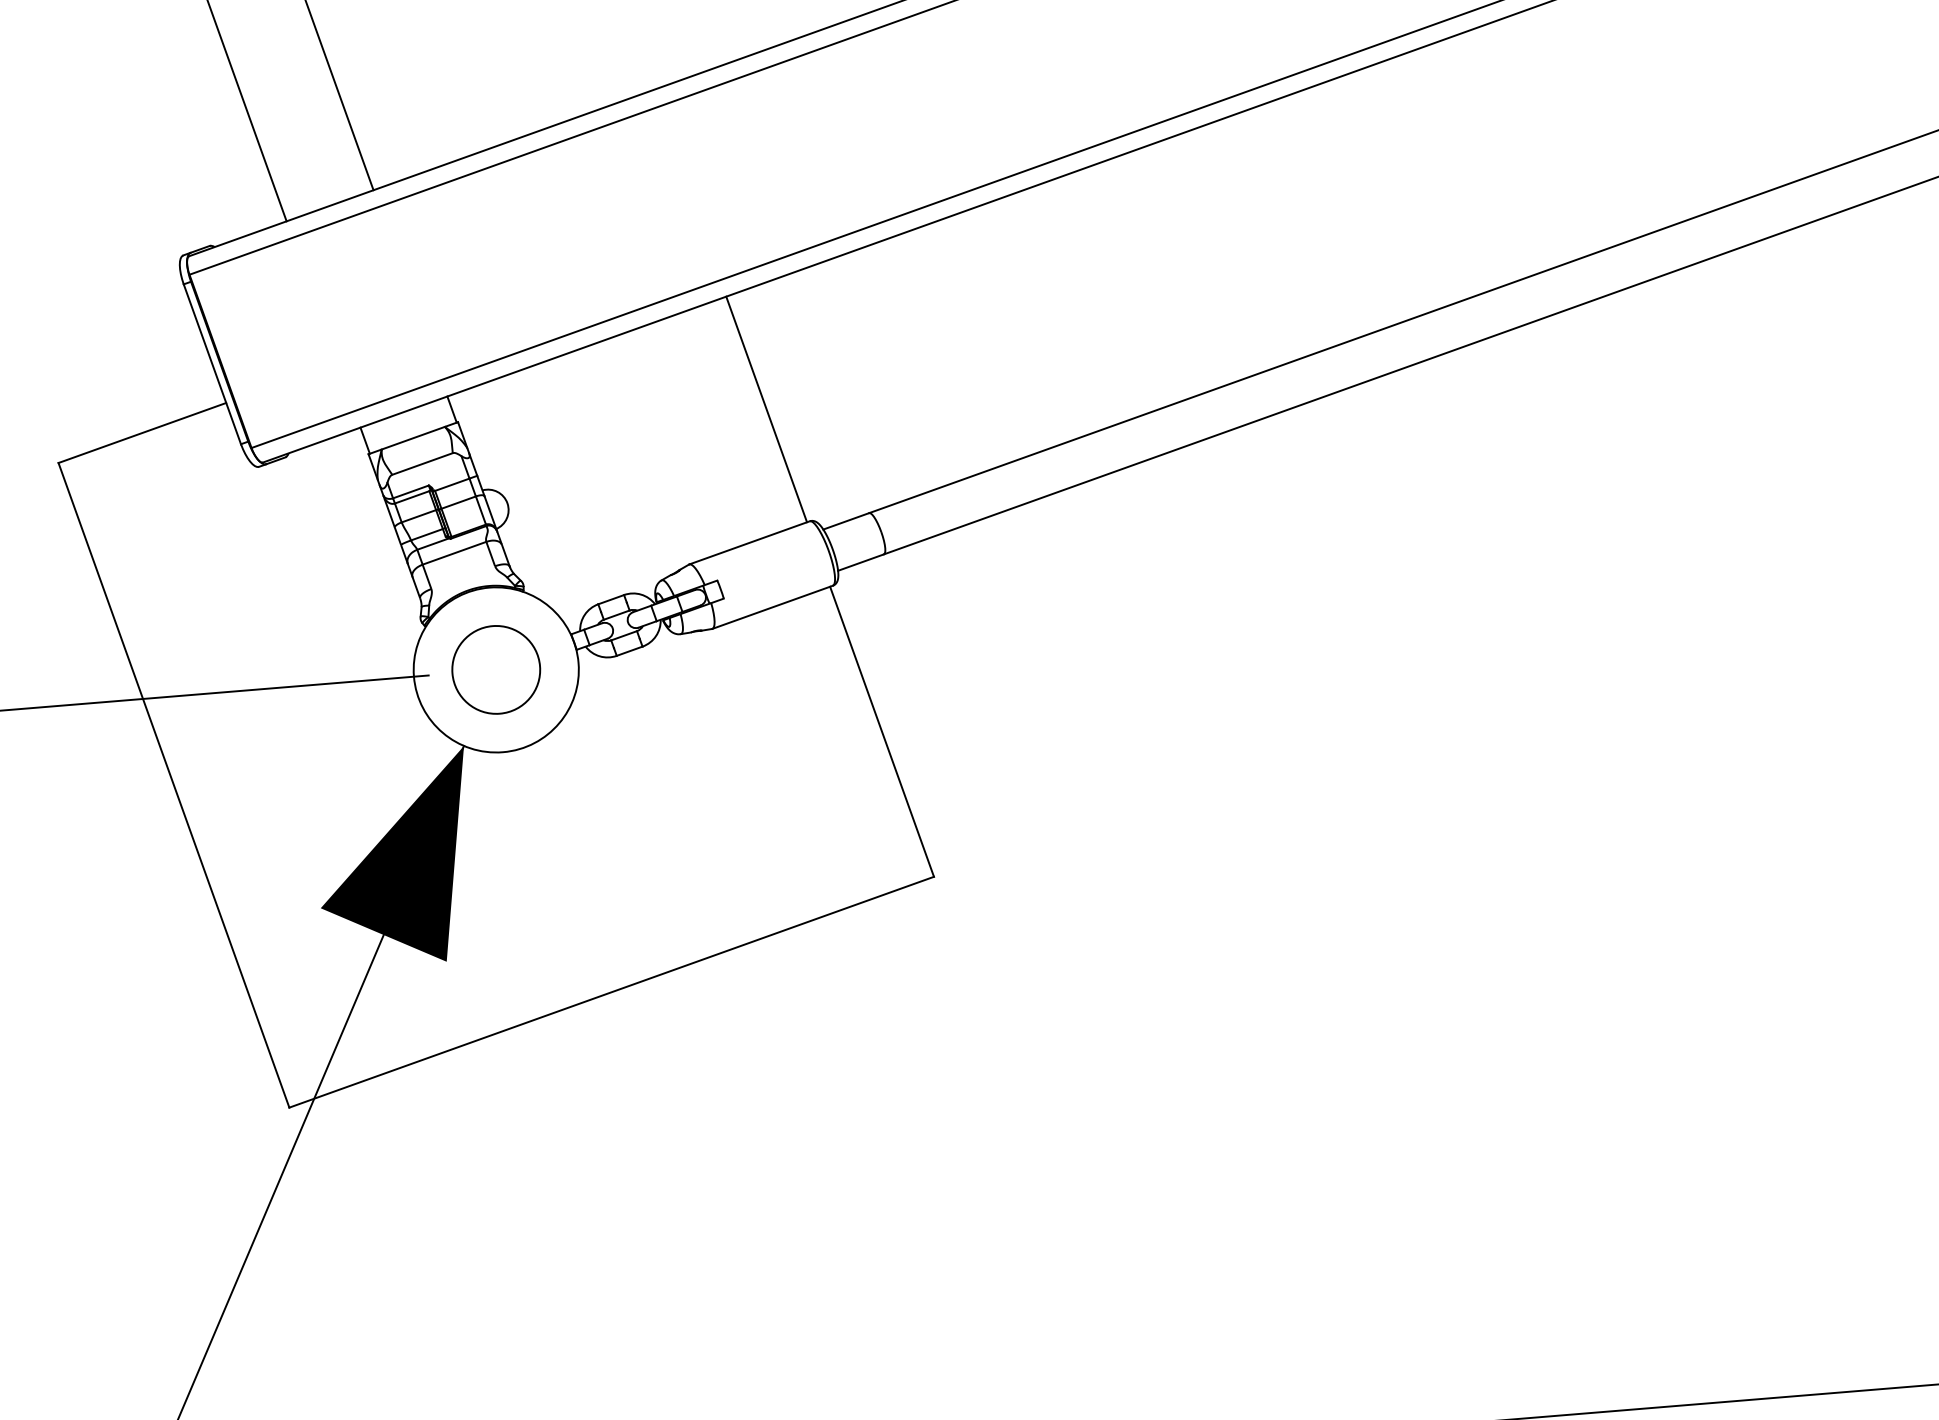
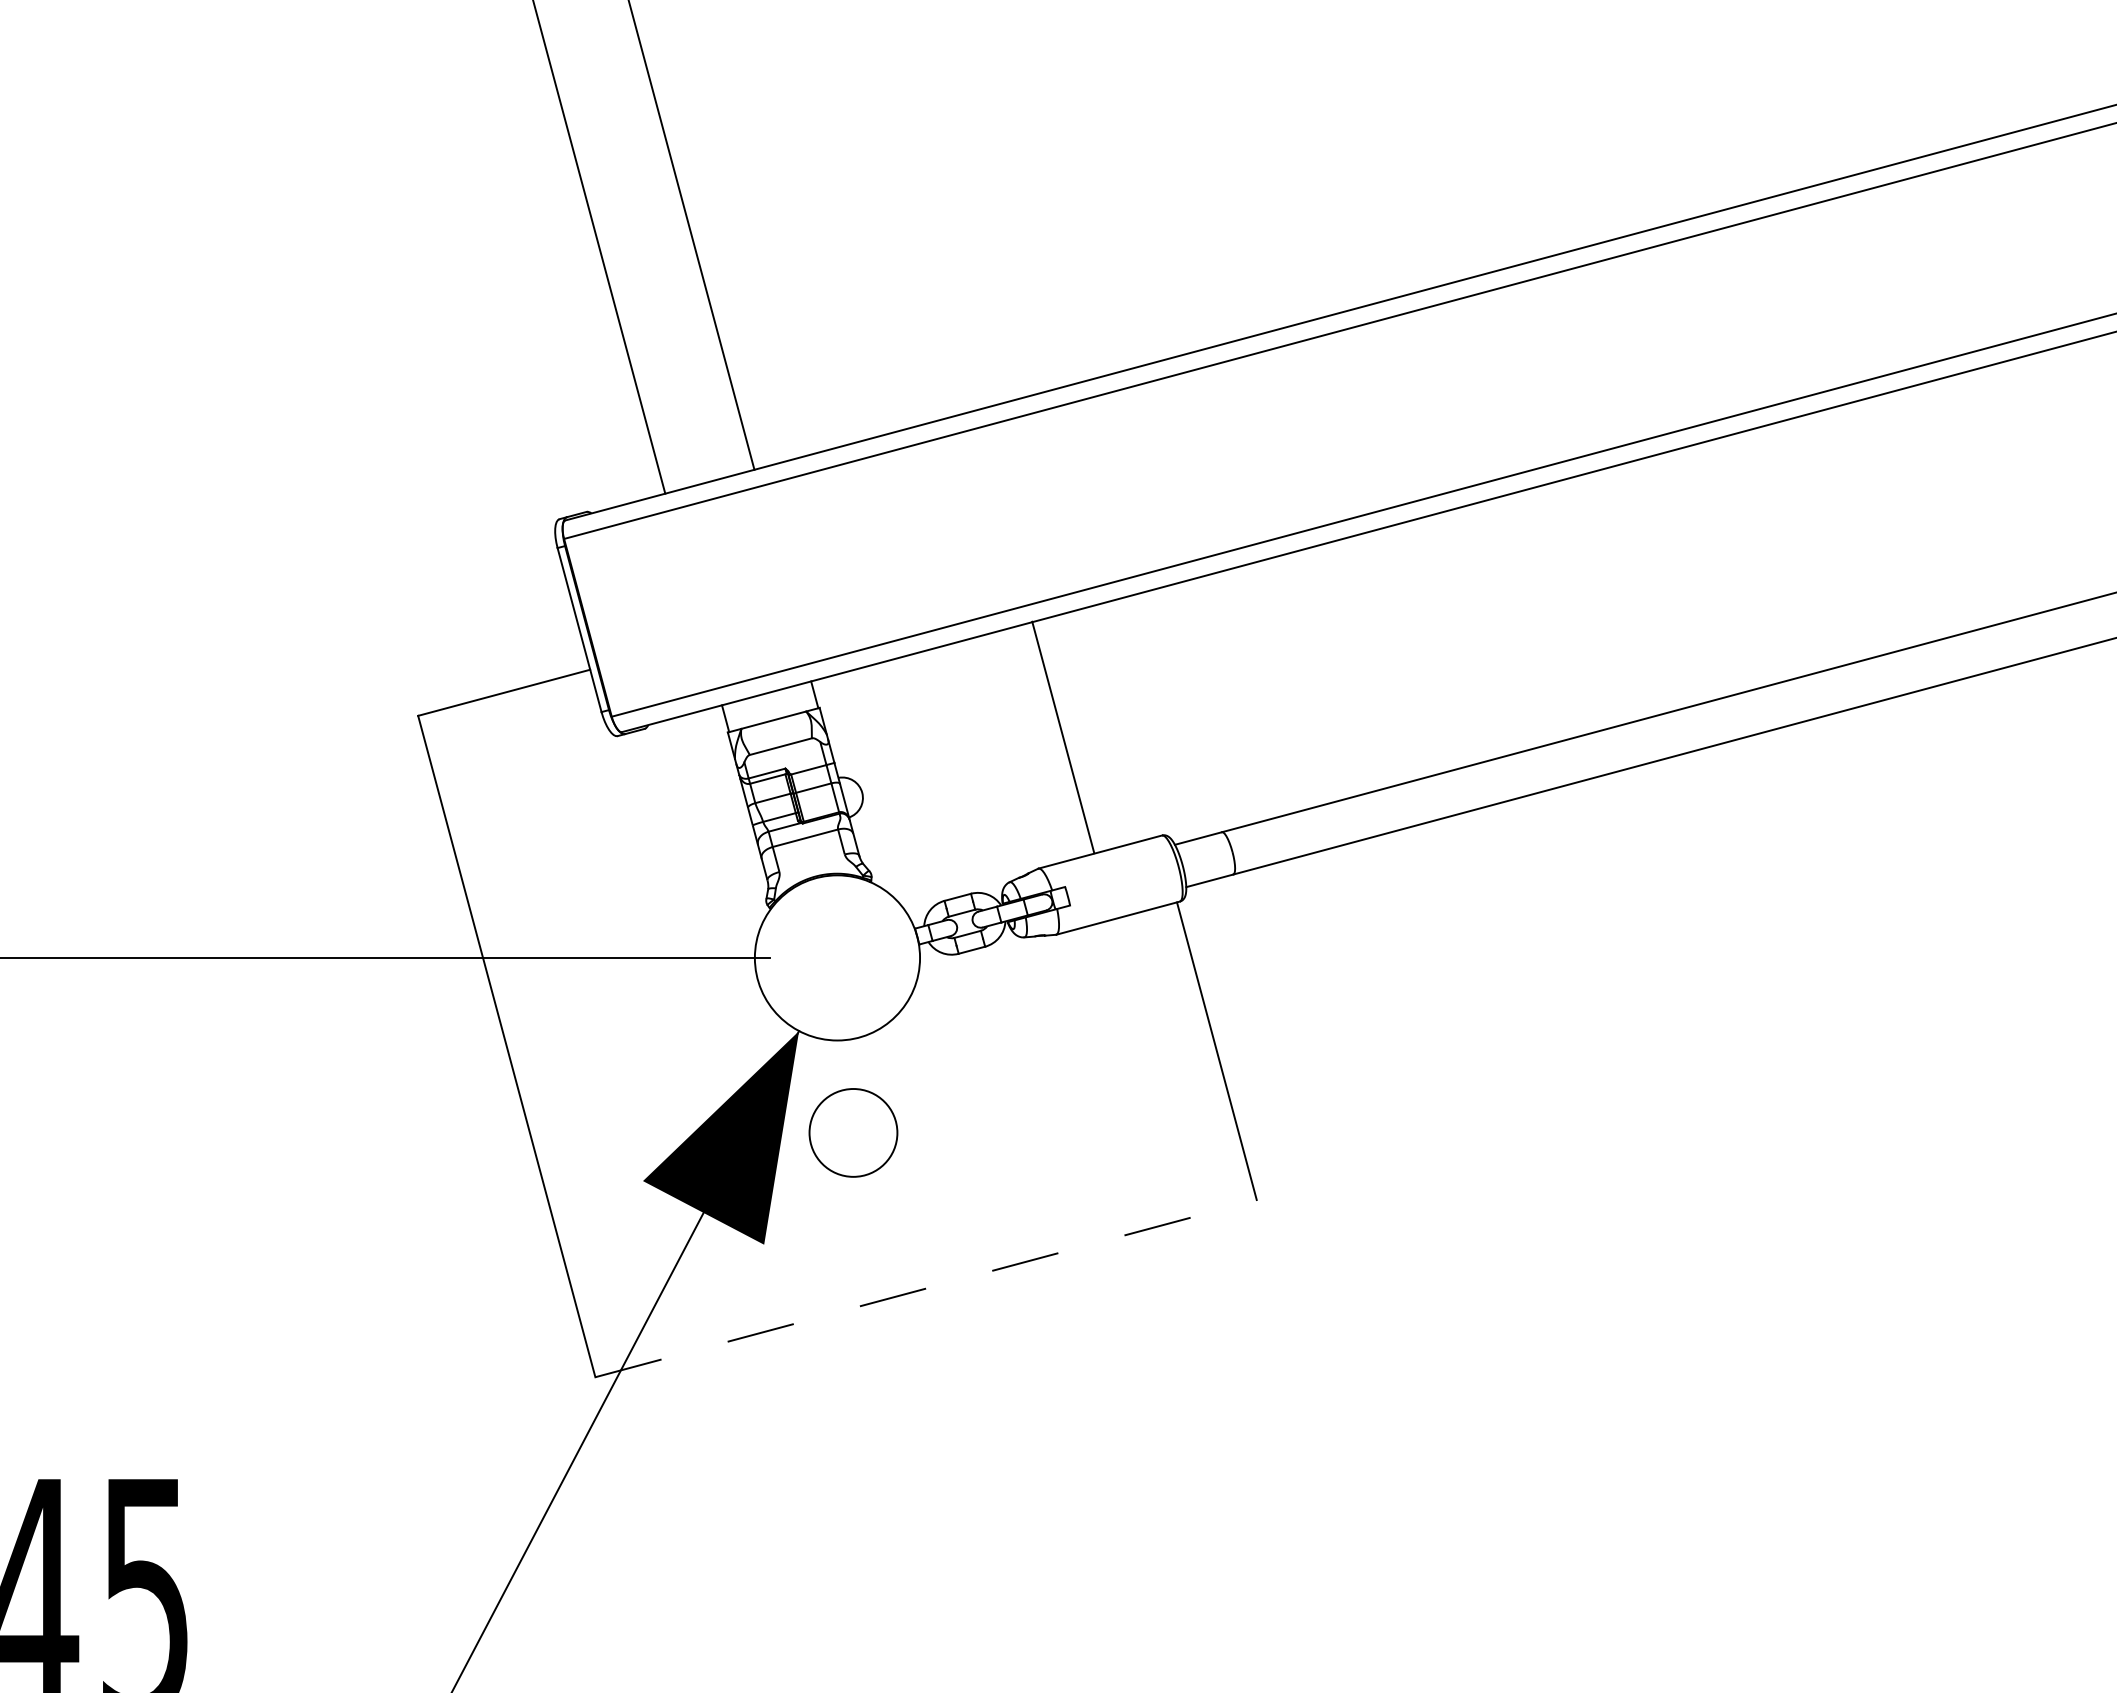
line: (766, 409) -> (1063, 737), moved
circle: (496, 669) -> (853, 1132), moved
line: (612, 992) -> (926, 1288), solid -> dashed

